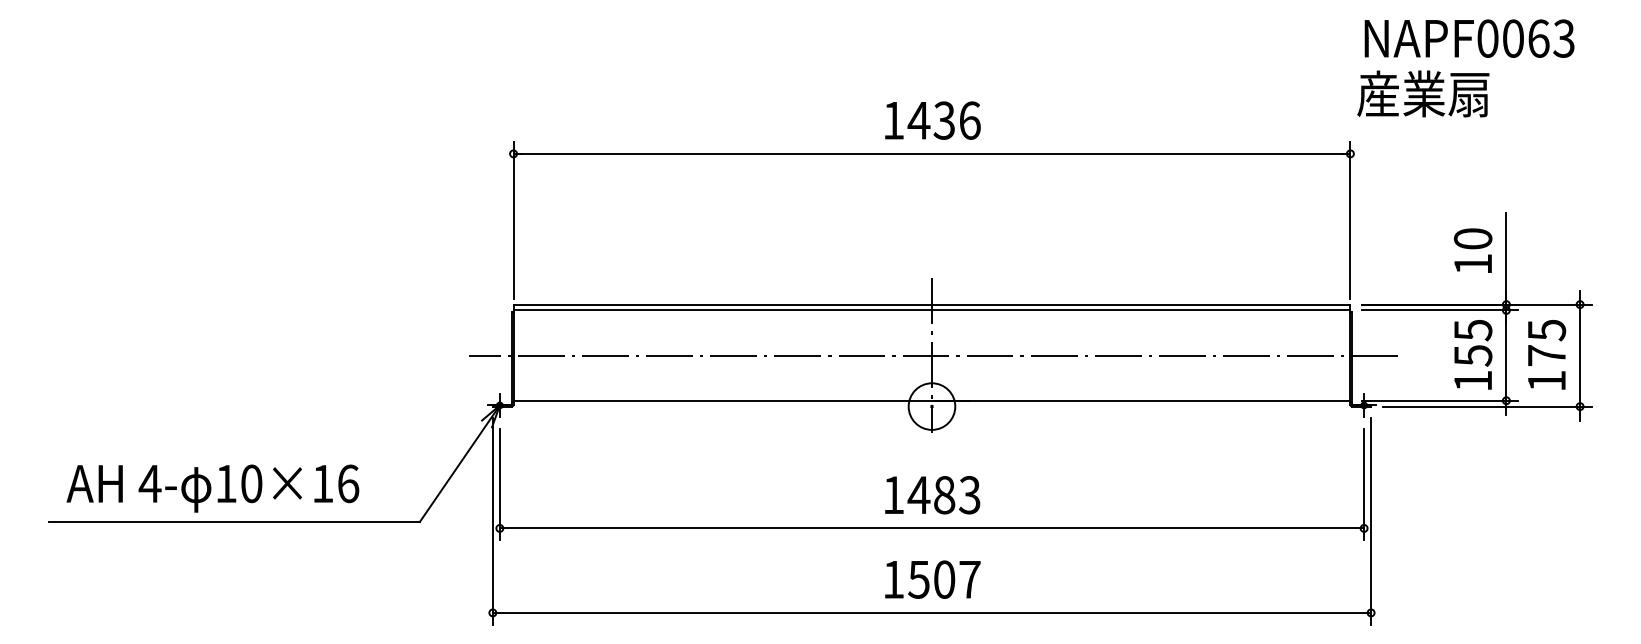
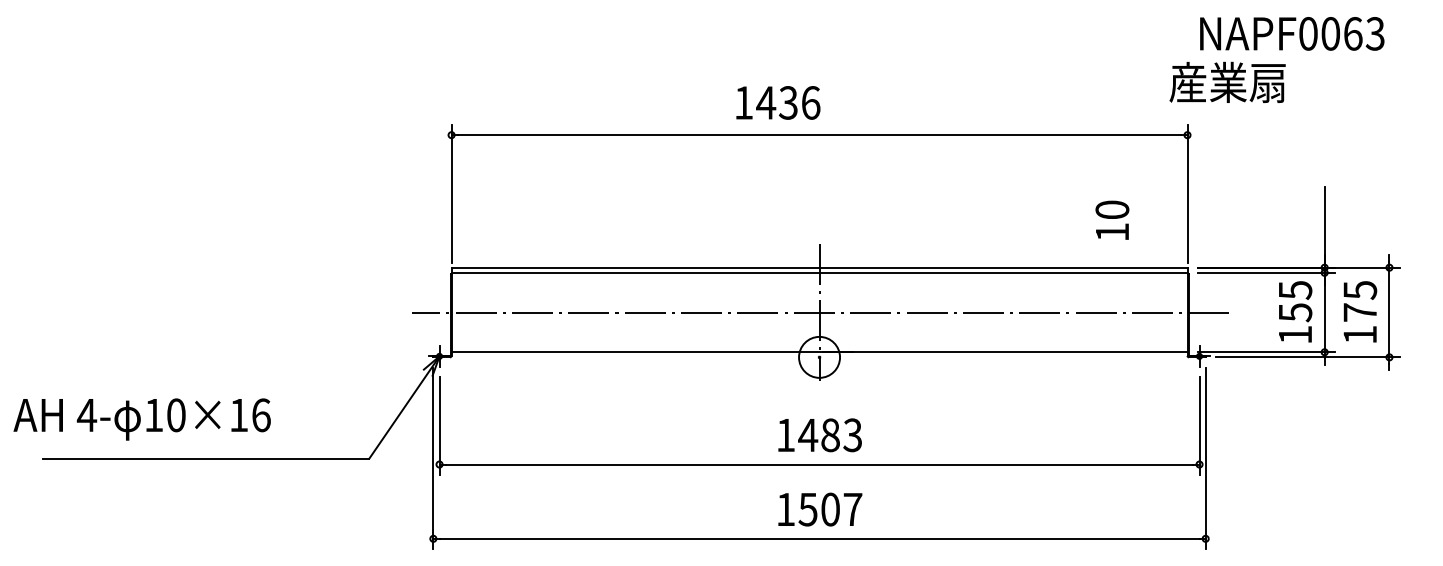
text: (1423, 92) -> (1227, 81), moved
text: (933, 120) -> (778, 102), moved
text: (1473, 249) -> (1112, 219), moved
text: (212, 488) -> (141, 419), moved

